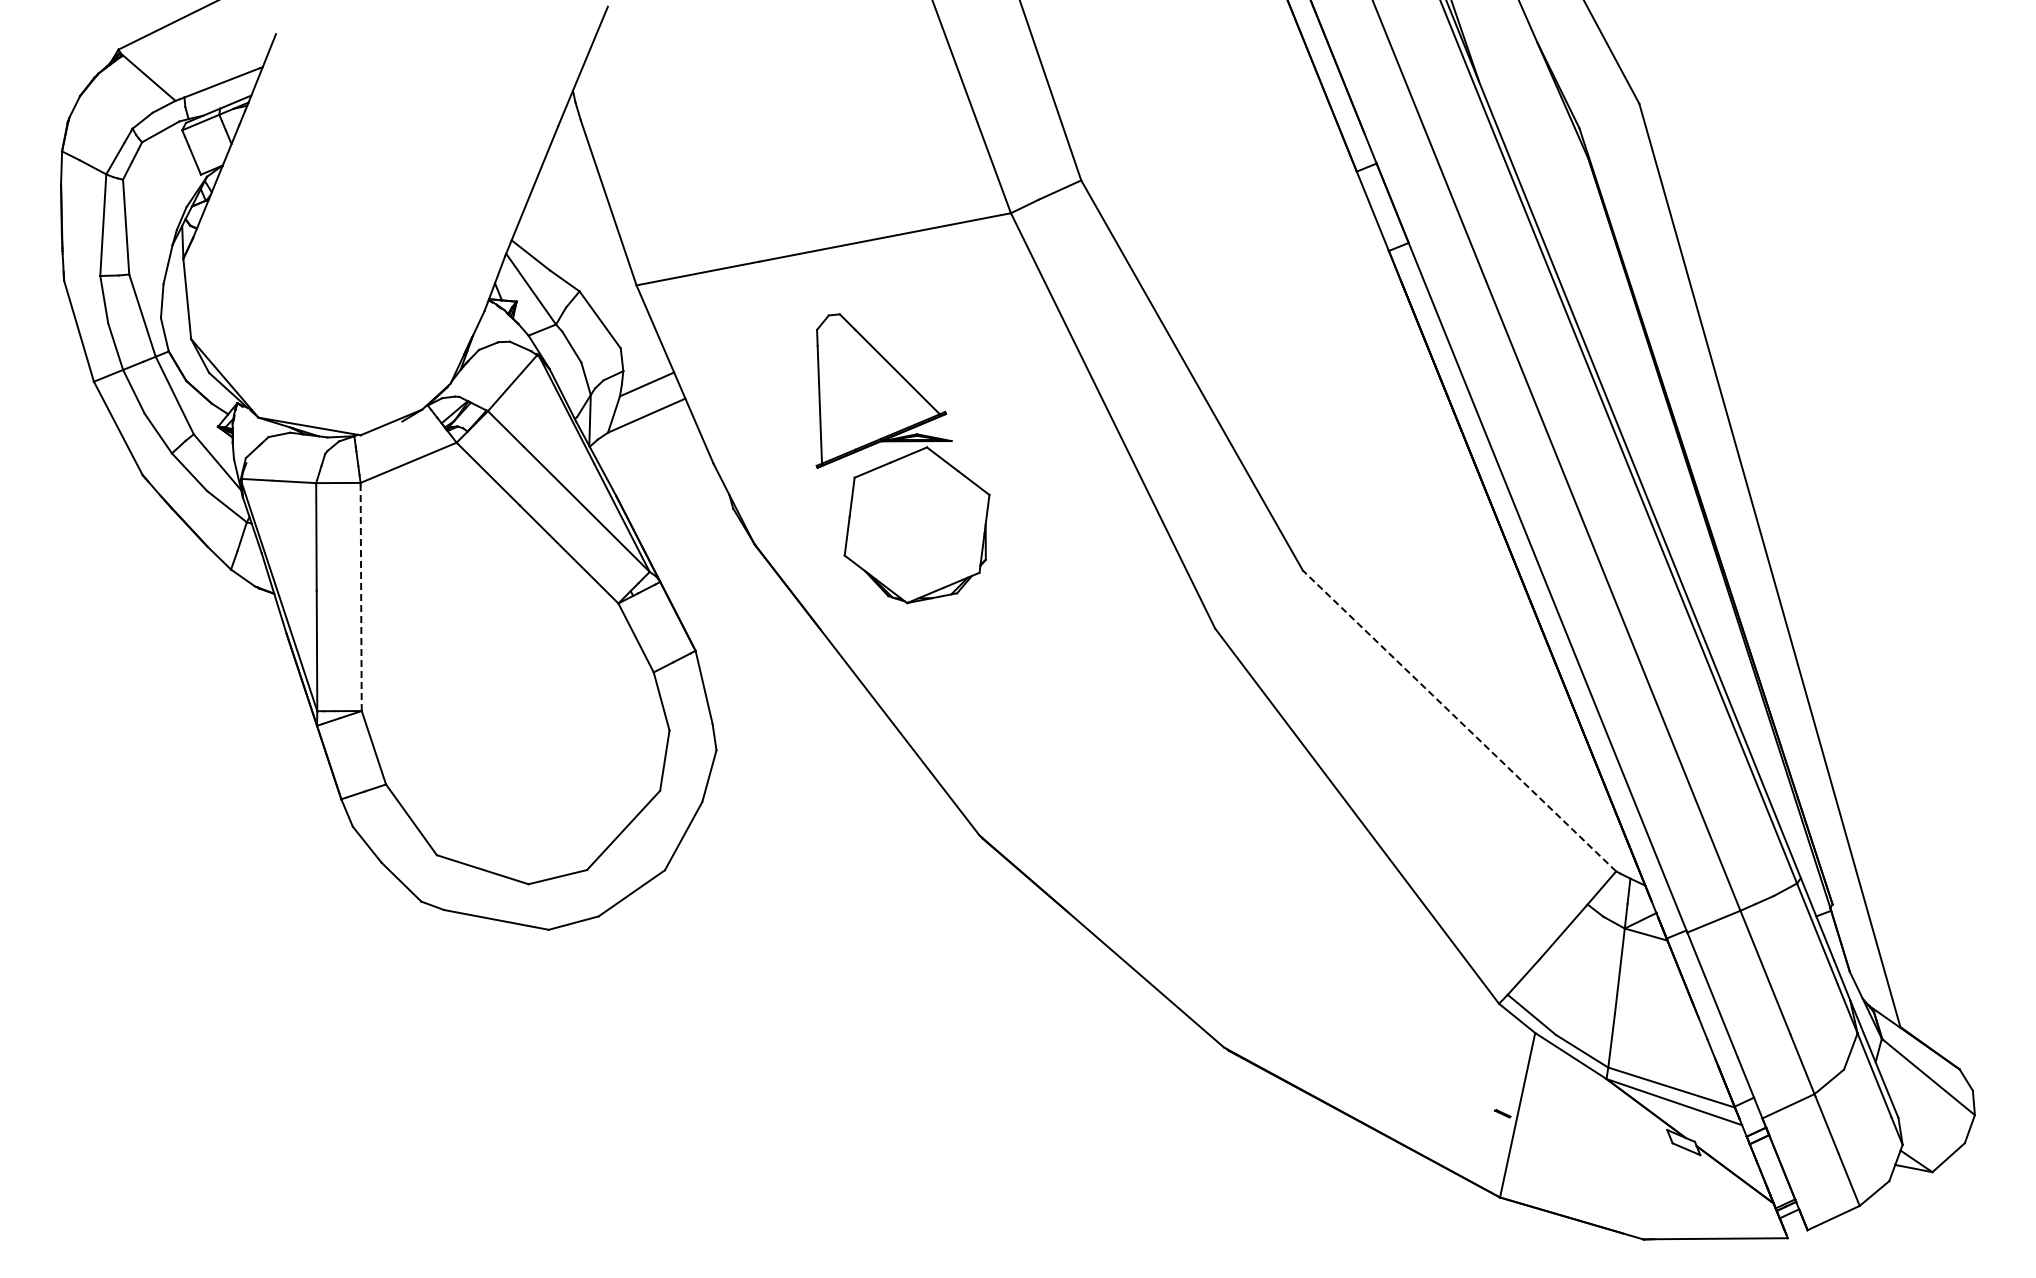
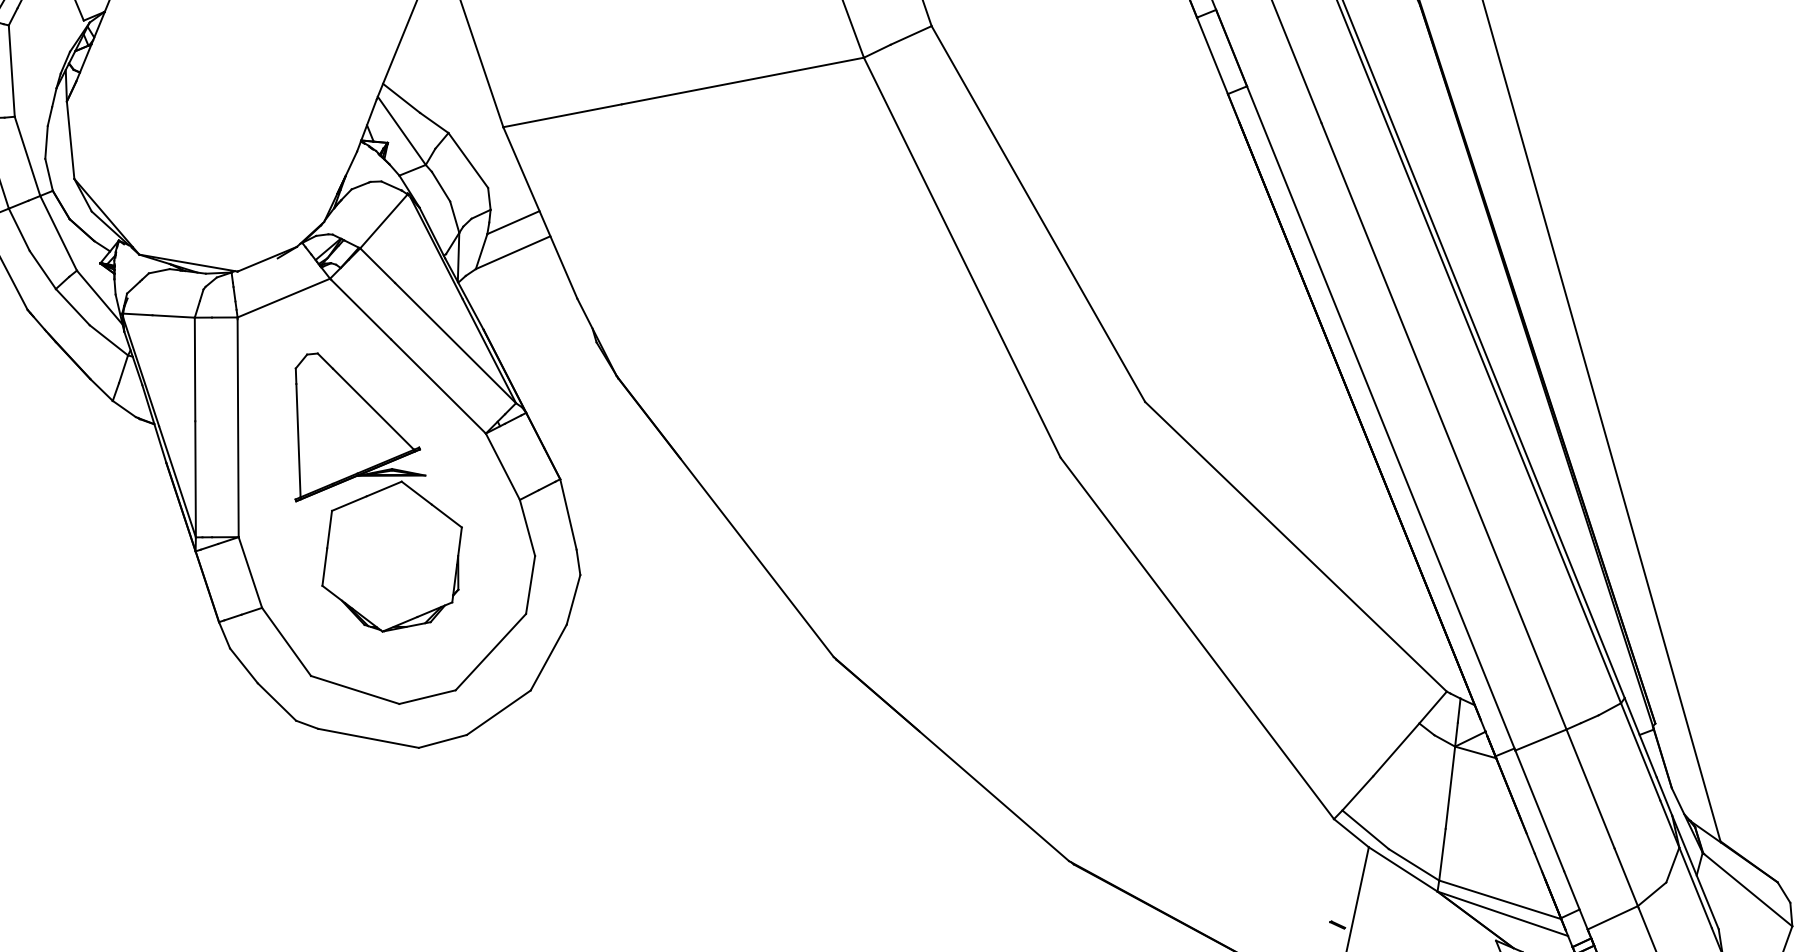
part: (902, 458) -> (378, 492), moved
line: (361, 597) -> (238, 427), dashed -> solid
line: (1459, 720) -> (1295, 546), dashed -> solid

